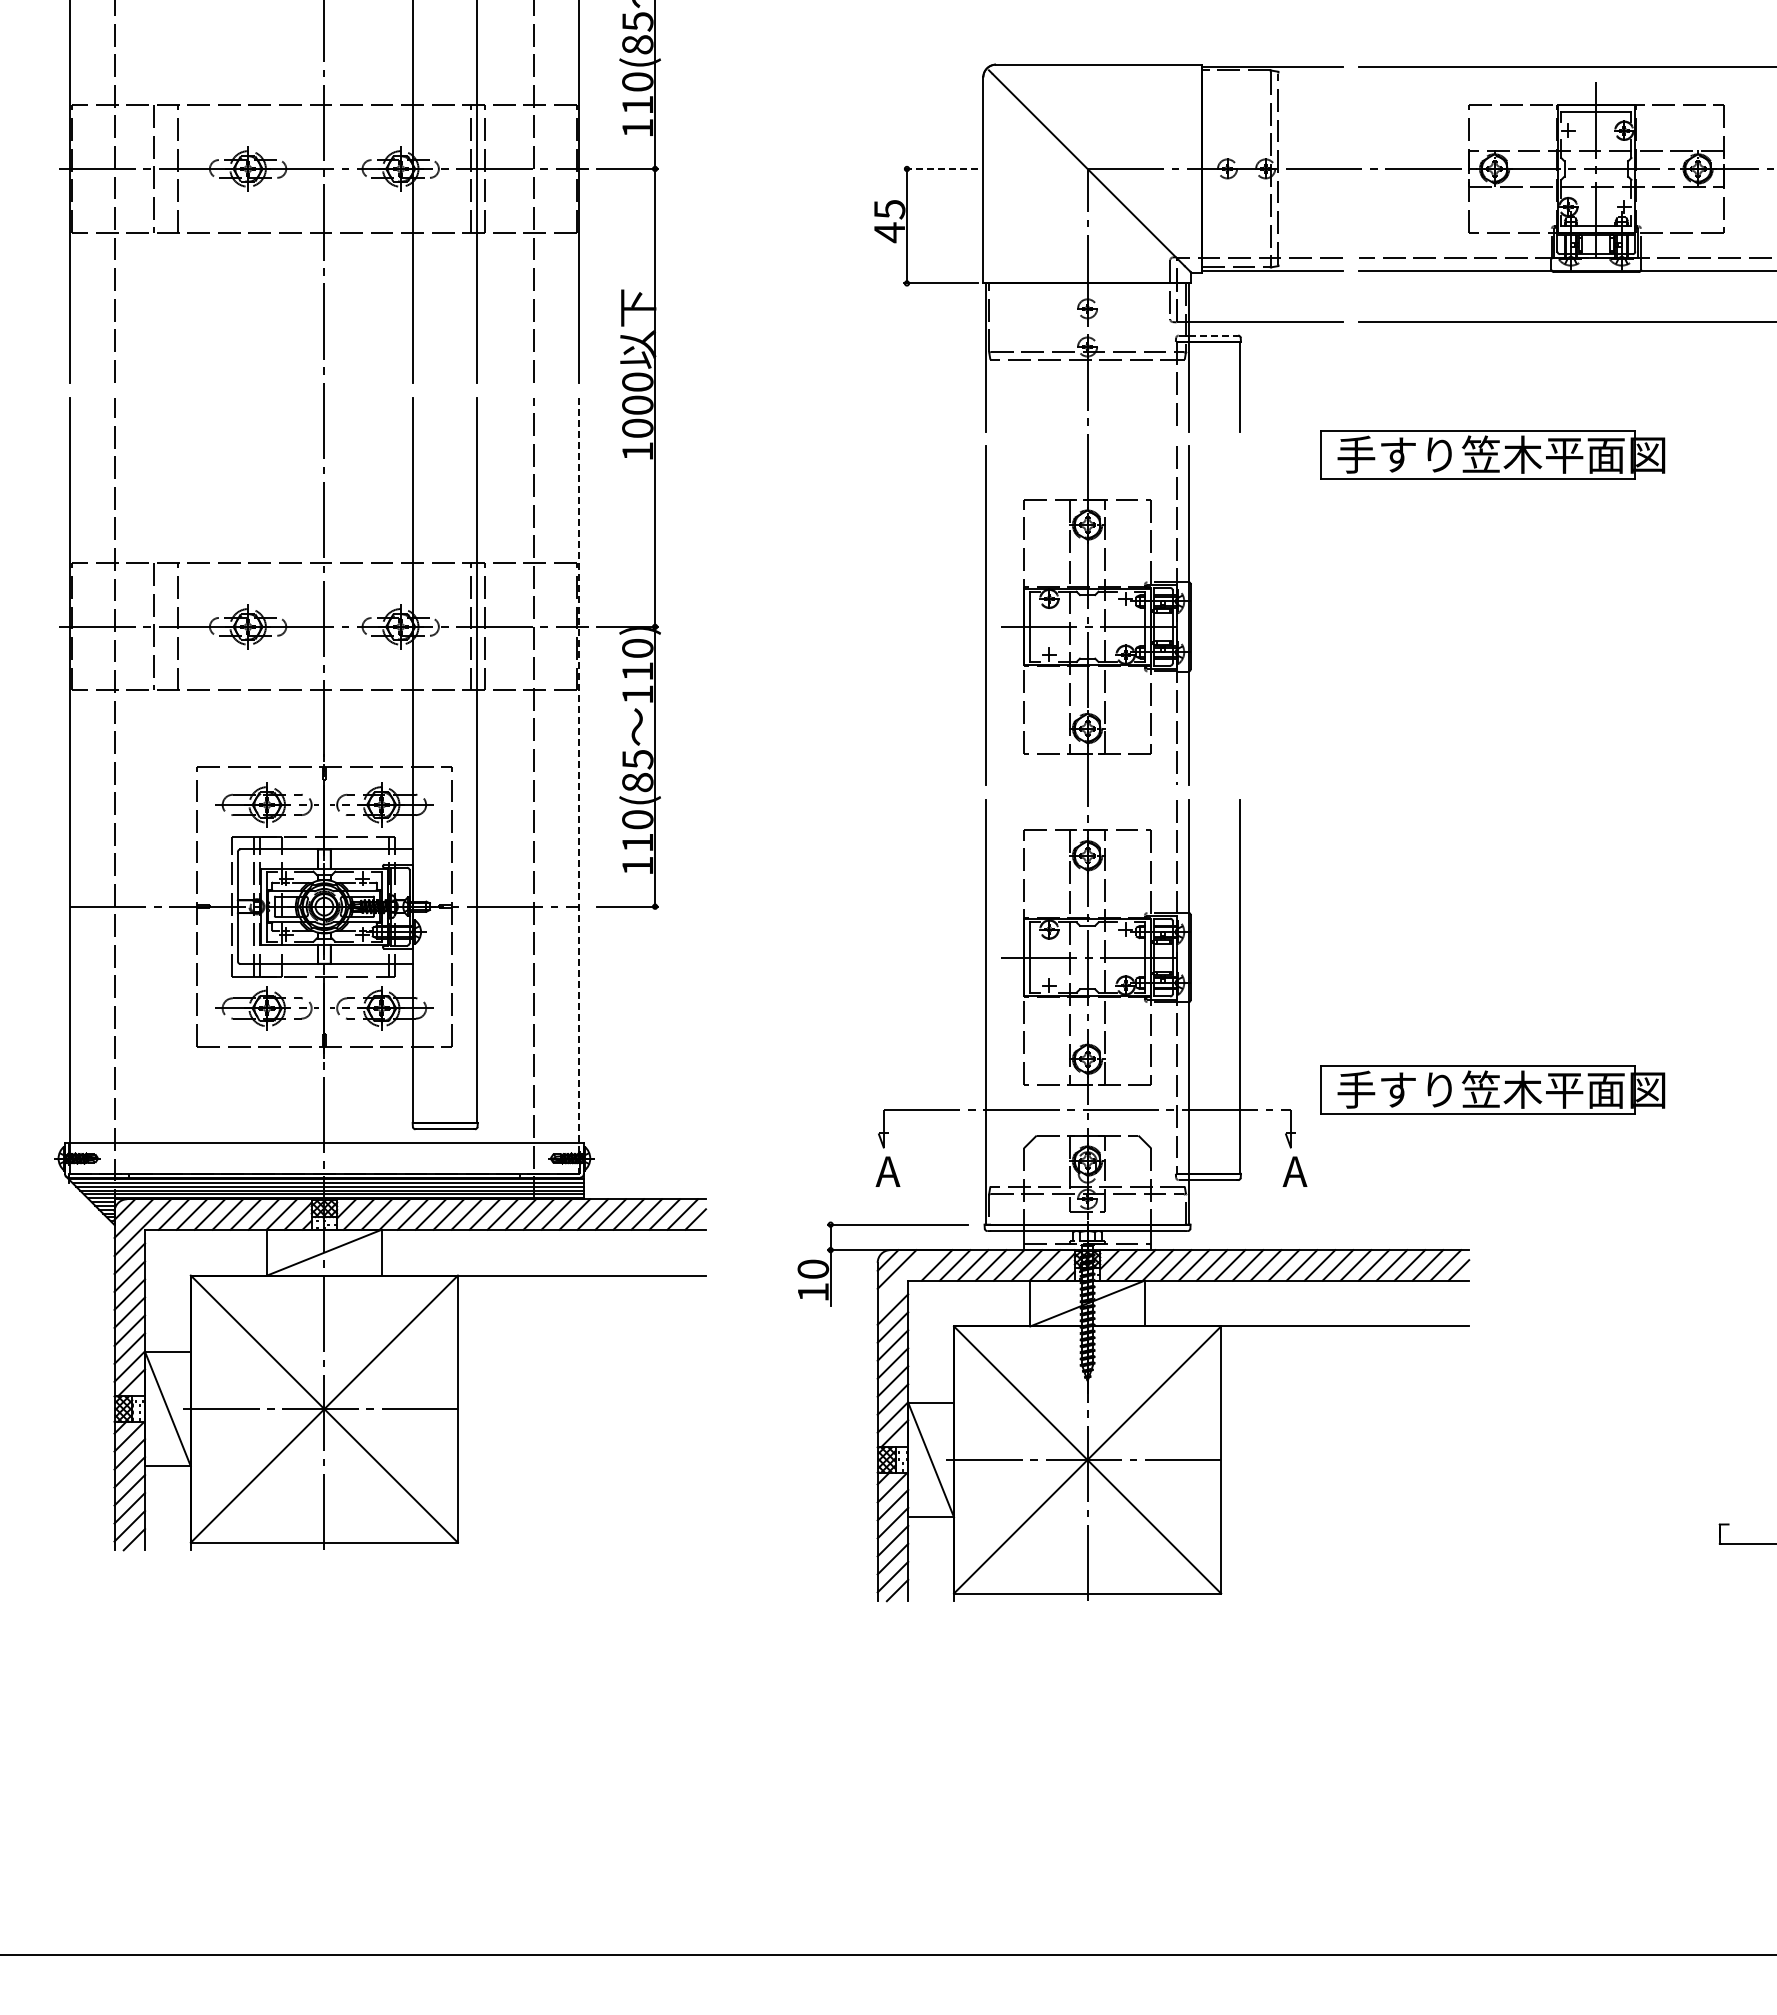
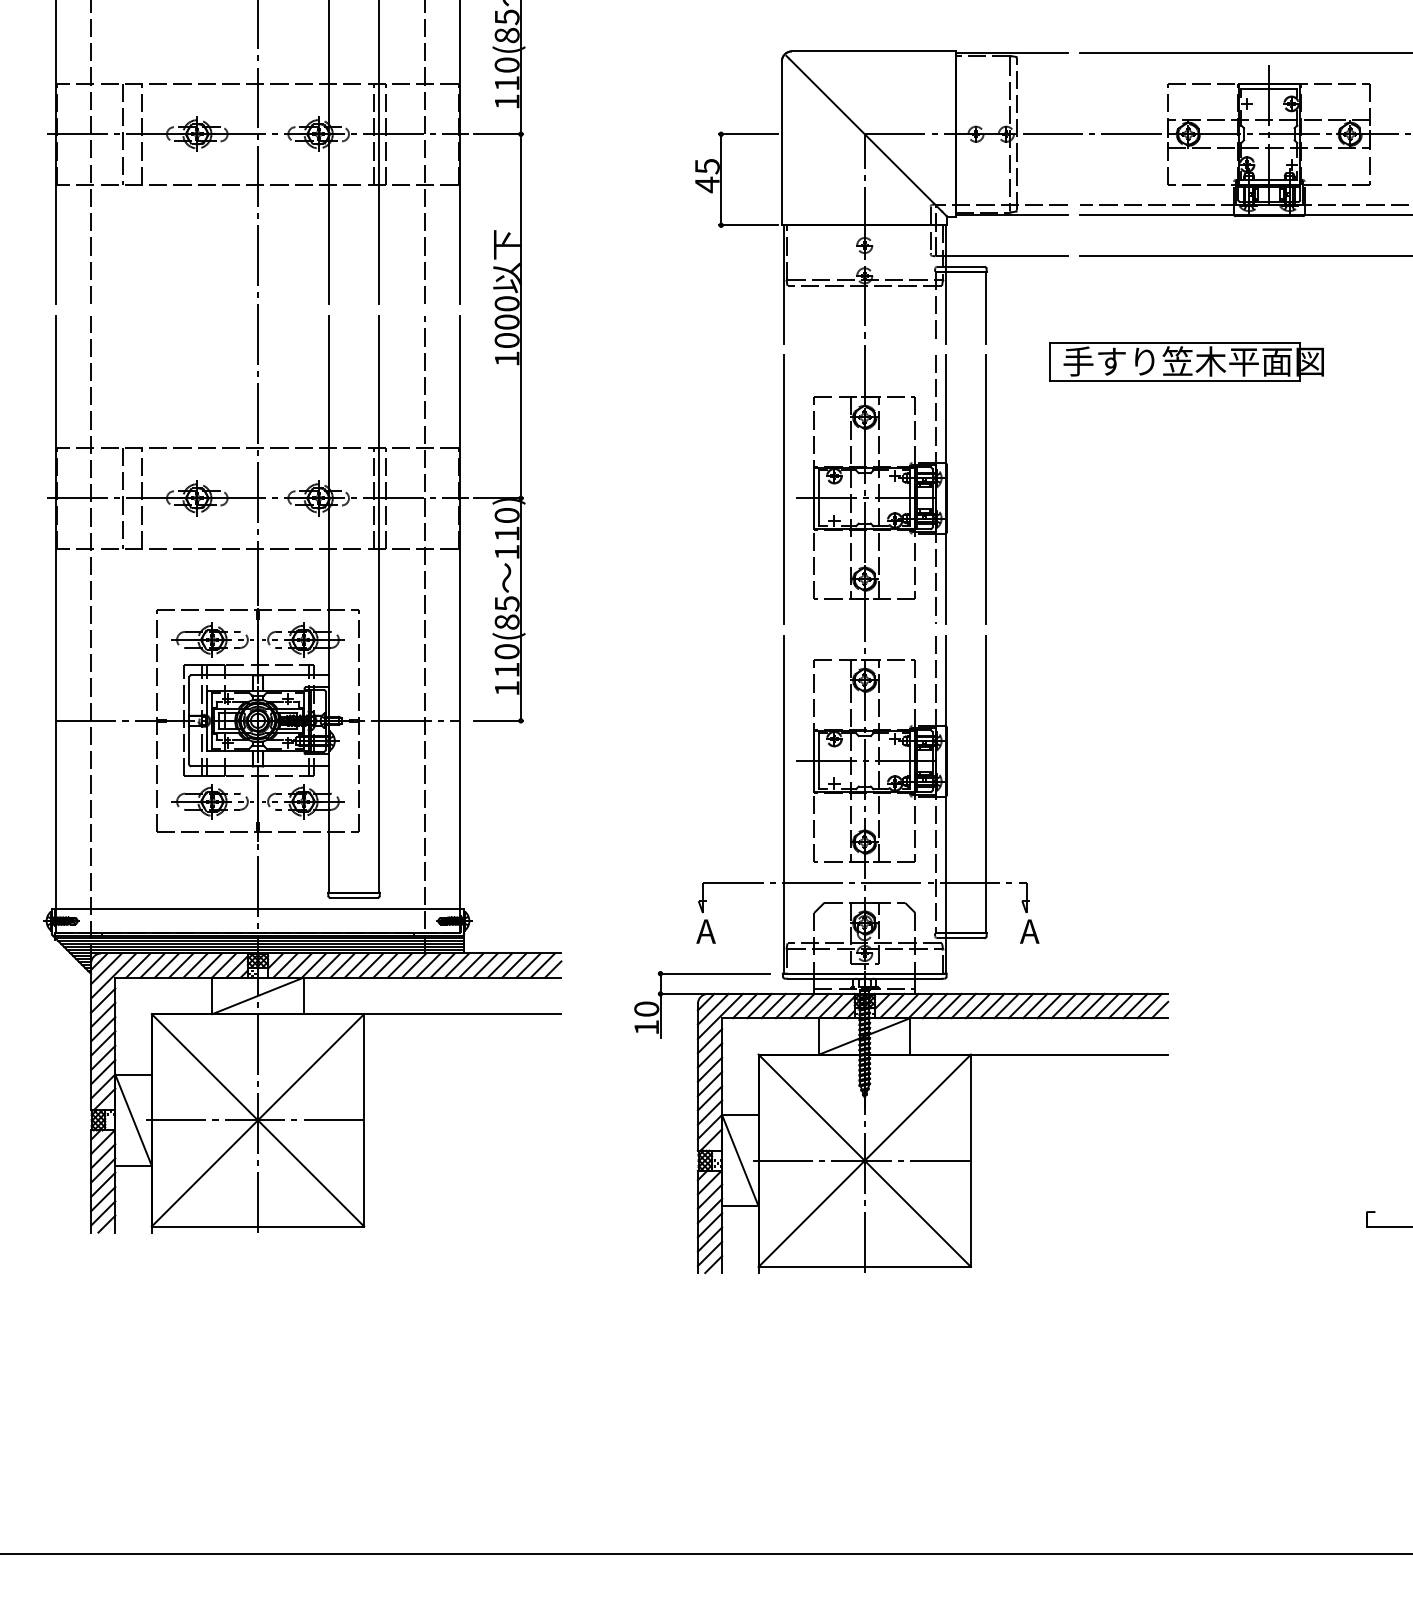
line: (941, 168) -> (748, 133), dashed -> solid
line: (1213, 335) -> (964, 266), dashed -> solid
line: (1240, 615) -> (986, 489), added
line: (578, 785) -> (460, 624), dashed -> solid
part: (1492, 1089) -> (1186, 866), removed
line: (905, 1278) -> (720, 1016), added

